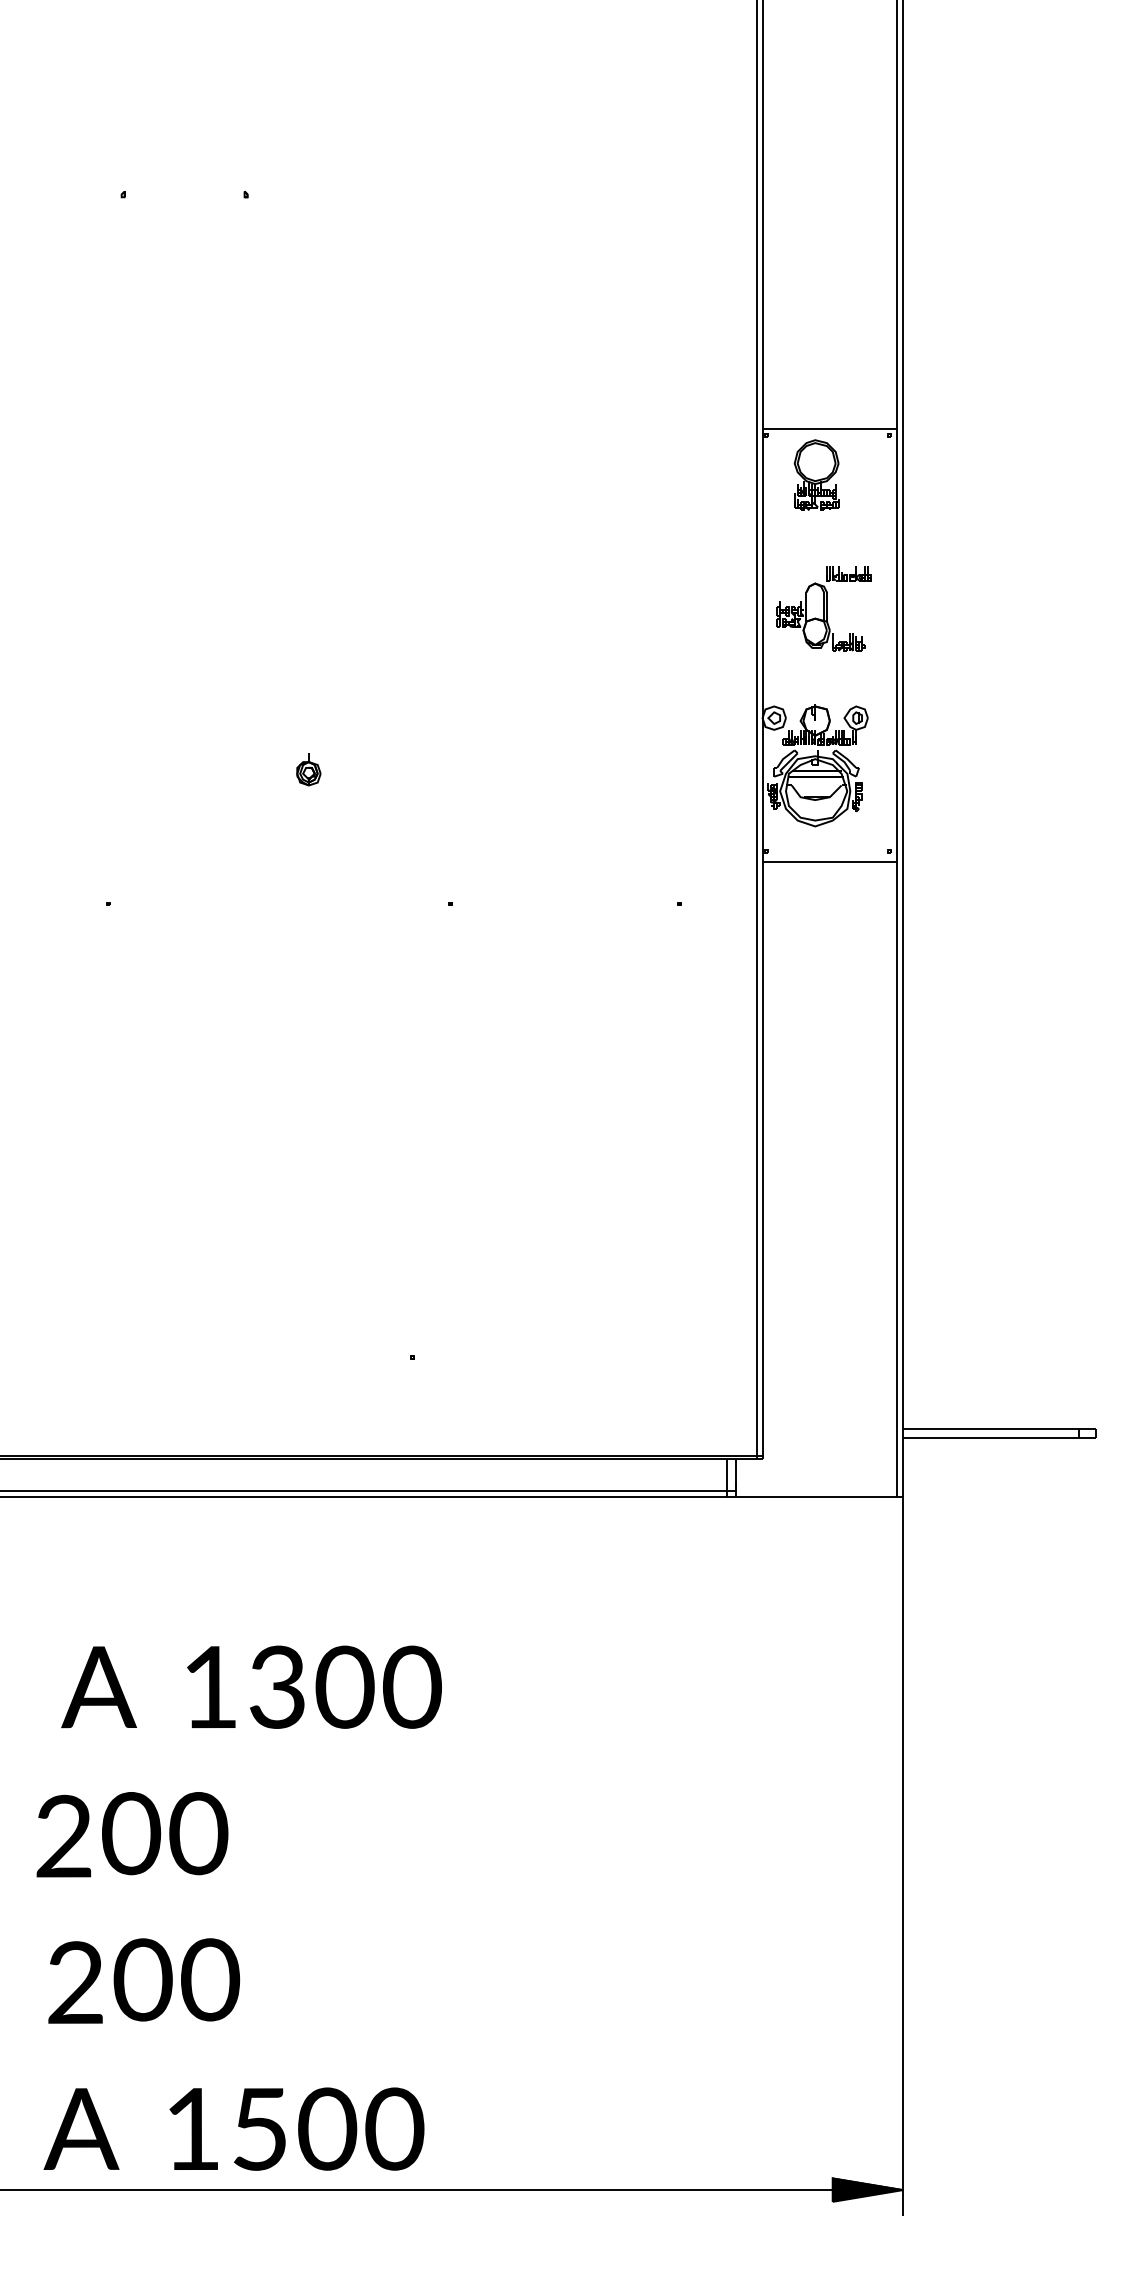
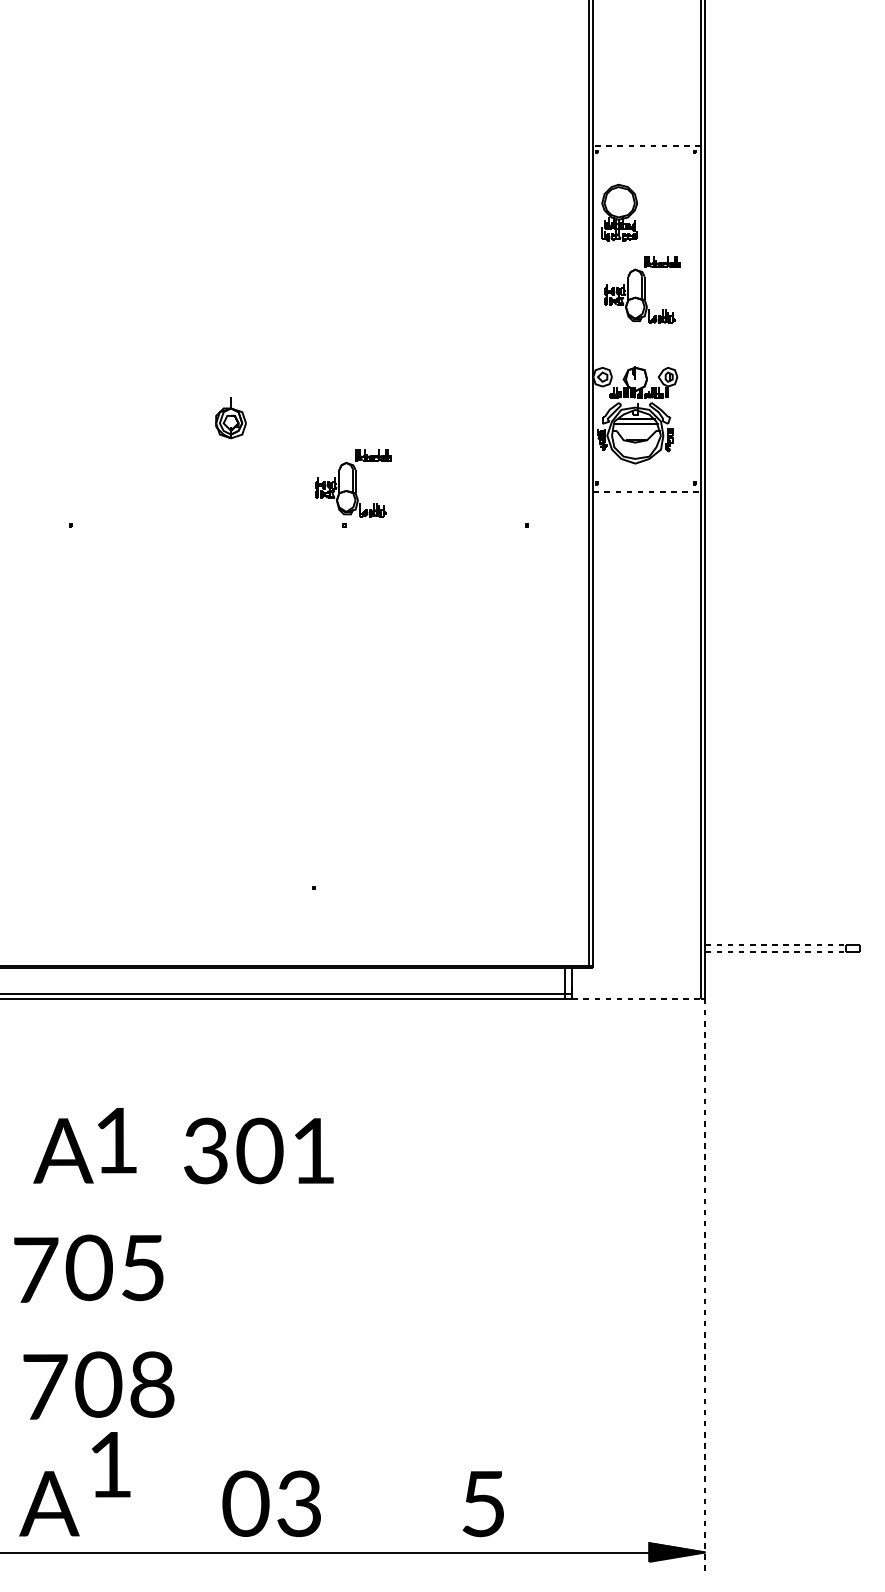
line: (829, 428) -> (646, 145), solid -> dashed
part: (816, 474) -> (619, 212), moved
part: (308, 769) -> (230, 418), size x1.6
part: (461, 850) -> (352, 482), added
line: (830, 861) -> (647, 491), solid -> dashed
line: (990, 1429) -> (775, 945), solid -> dashed
line: (990, 1438) -> (775, 952), solid -> dashed
line: (817, 1496) -> (637, 998), solid -> dashed
text: (211, 1686) -> (117, 1140), moved
text: (411, 1686) -> (312, 1150), 0 -> 1
text: (198, 1833) -> (142, 1267), 0 -> 5
text: (64, 1835) -> (35, 1269), 2 -> 7
line: (903, 1856) -> (705, 1286), solid -> dashed
text: (210, 1979) -> (152, 1384), 0 -> 8
text: (76, 1982) -> (45, 1386), 2 -> 7
text: (193, 2128) -> (110, 1464), moved
text: (394, 2128) -> (299, 1503), 0 -> 3
text: (259, 2129) -> (483, 1504), moved

